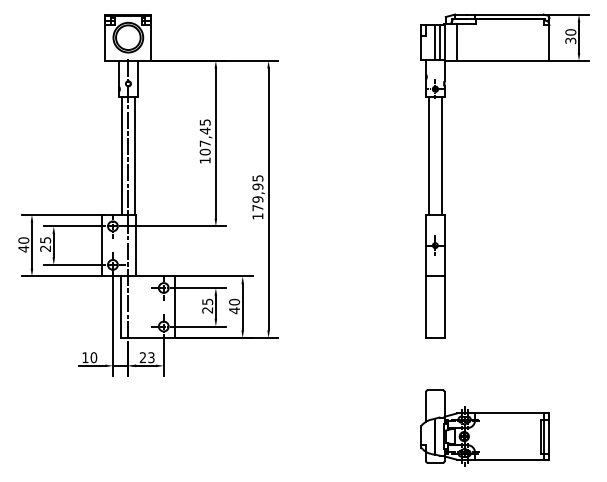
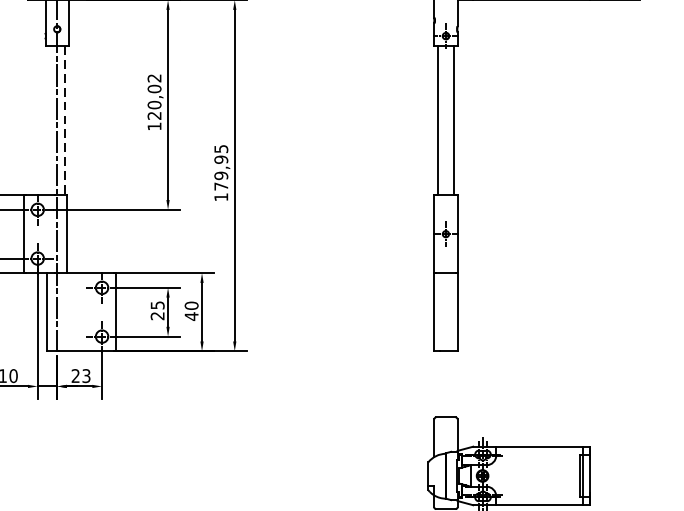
text: (204, 137) -> (153, 97), 107,45 -> 120,02
line: (122, 155) -> (49, 120), removed
line: (134, 155) -> (65, 120), solid -> dashed

